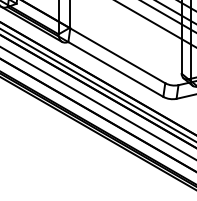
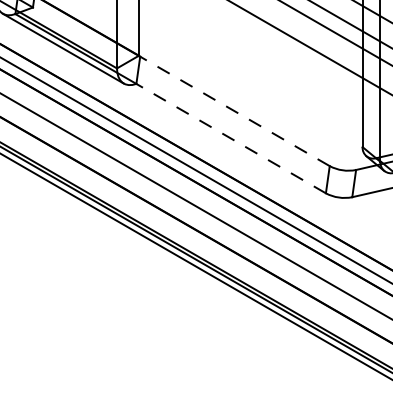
line: (117, 55) -> (234, 110), solid -> dashed
line: (115, 69) -> (230, 138), solid -> dashed

